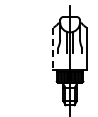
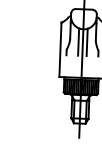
line: (52, 49) -> (59, 50), dashed -> solid

